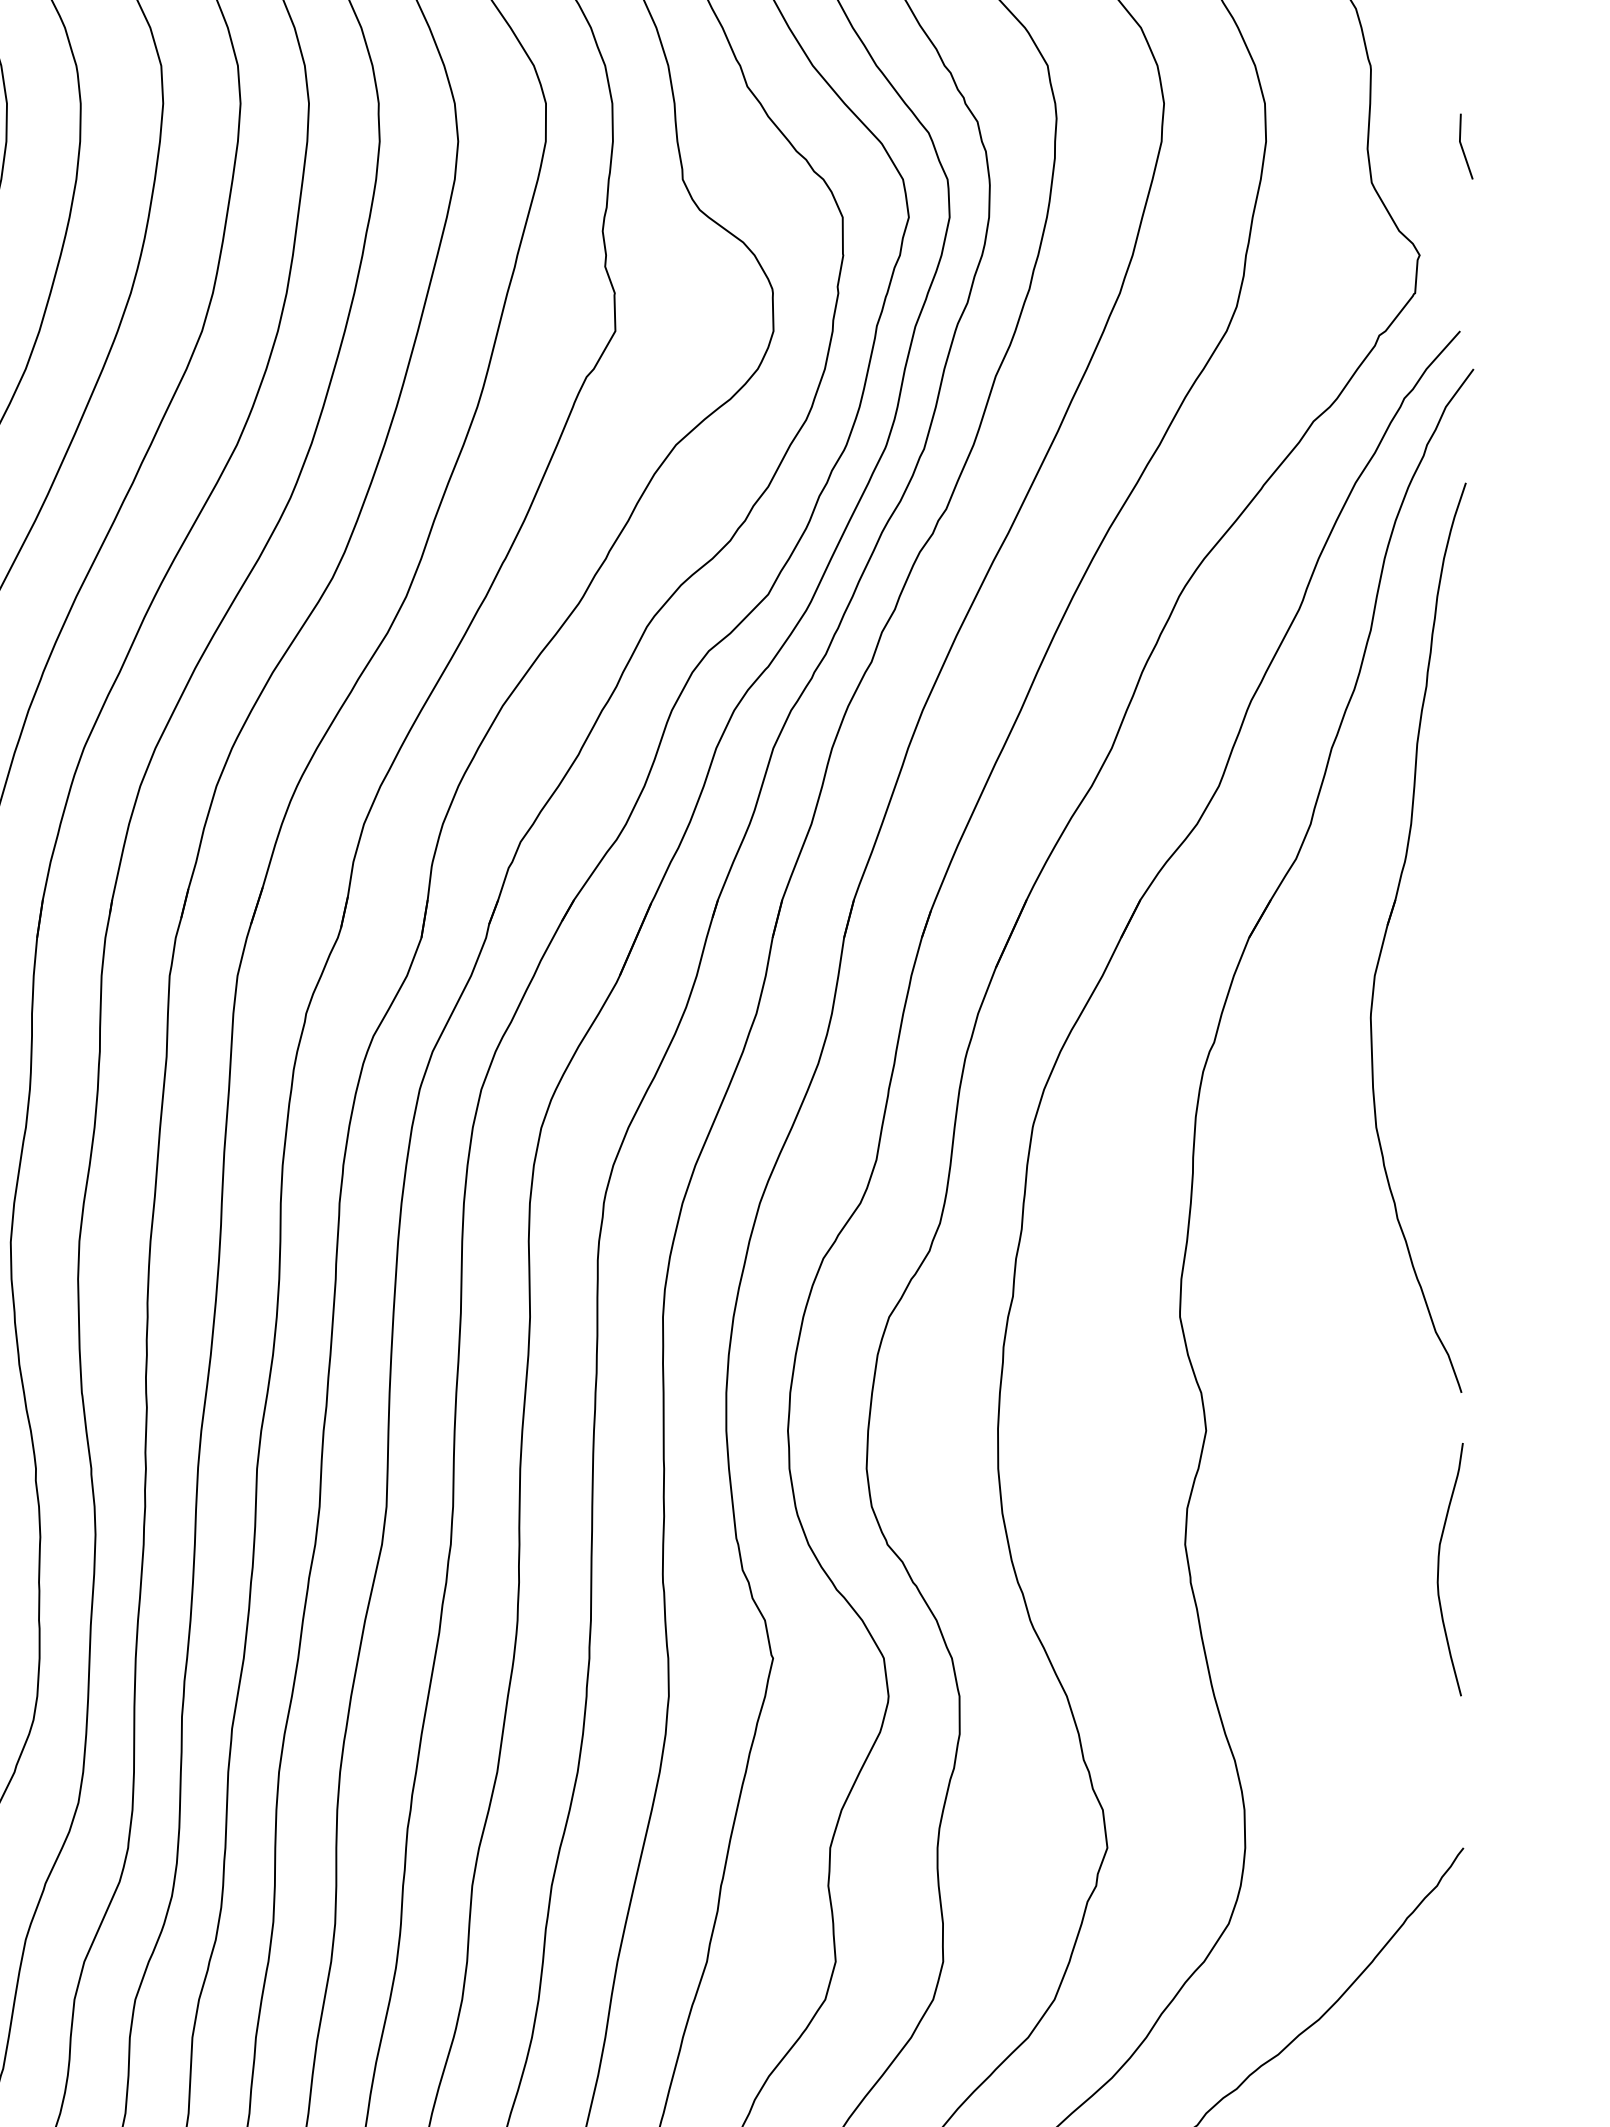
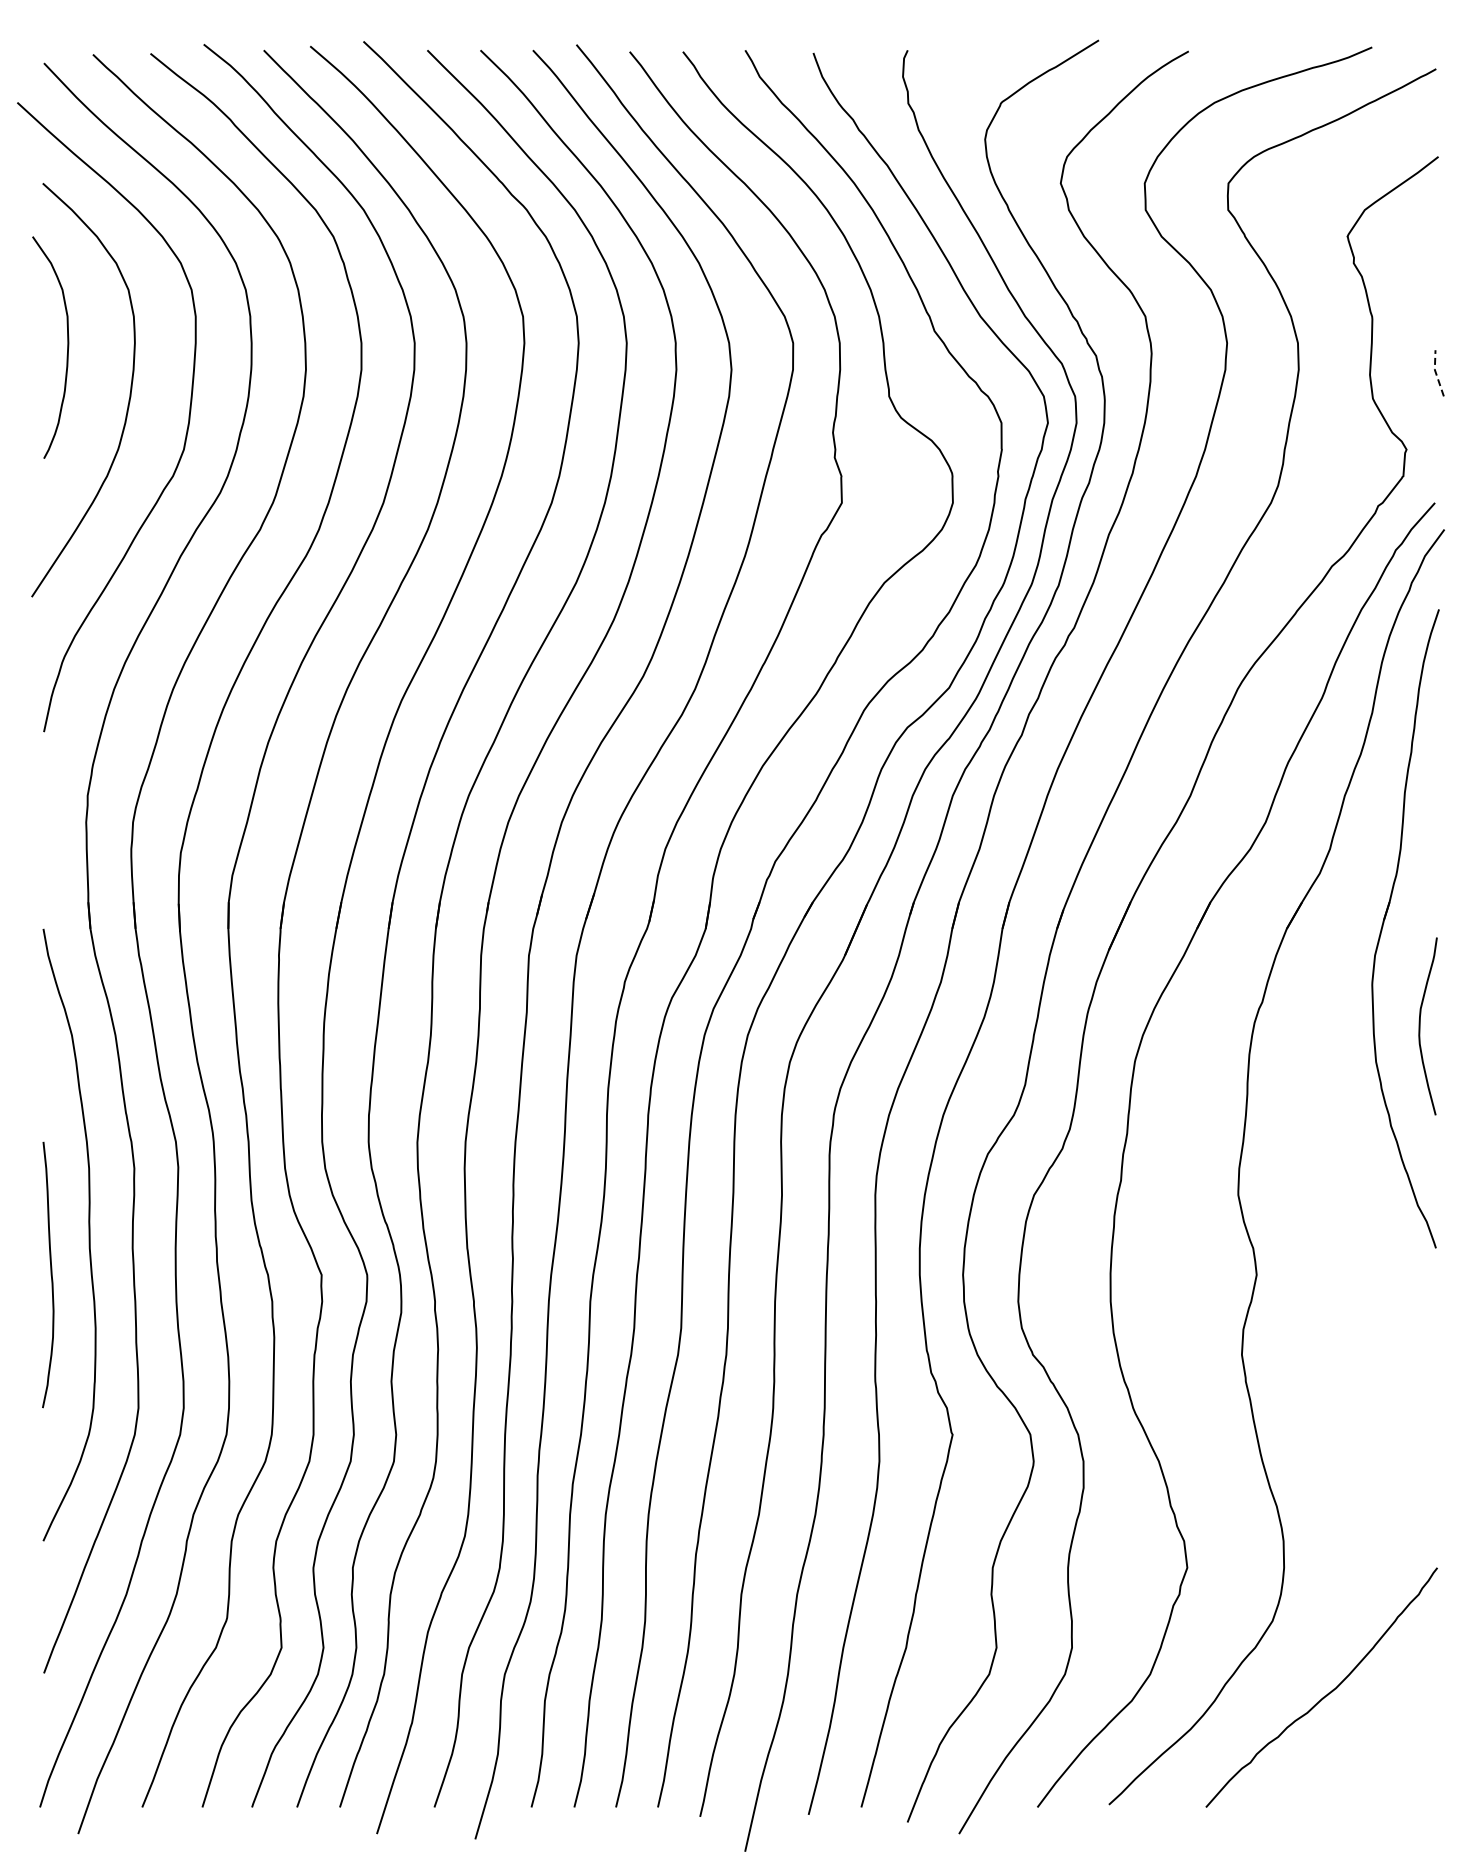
line: (1462, 146) -> (1436, 373), solid -> dashed
curve: (1439, 1569) -> (1420, 1026), moved

